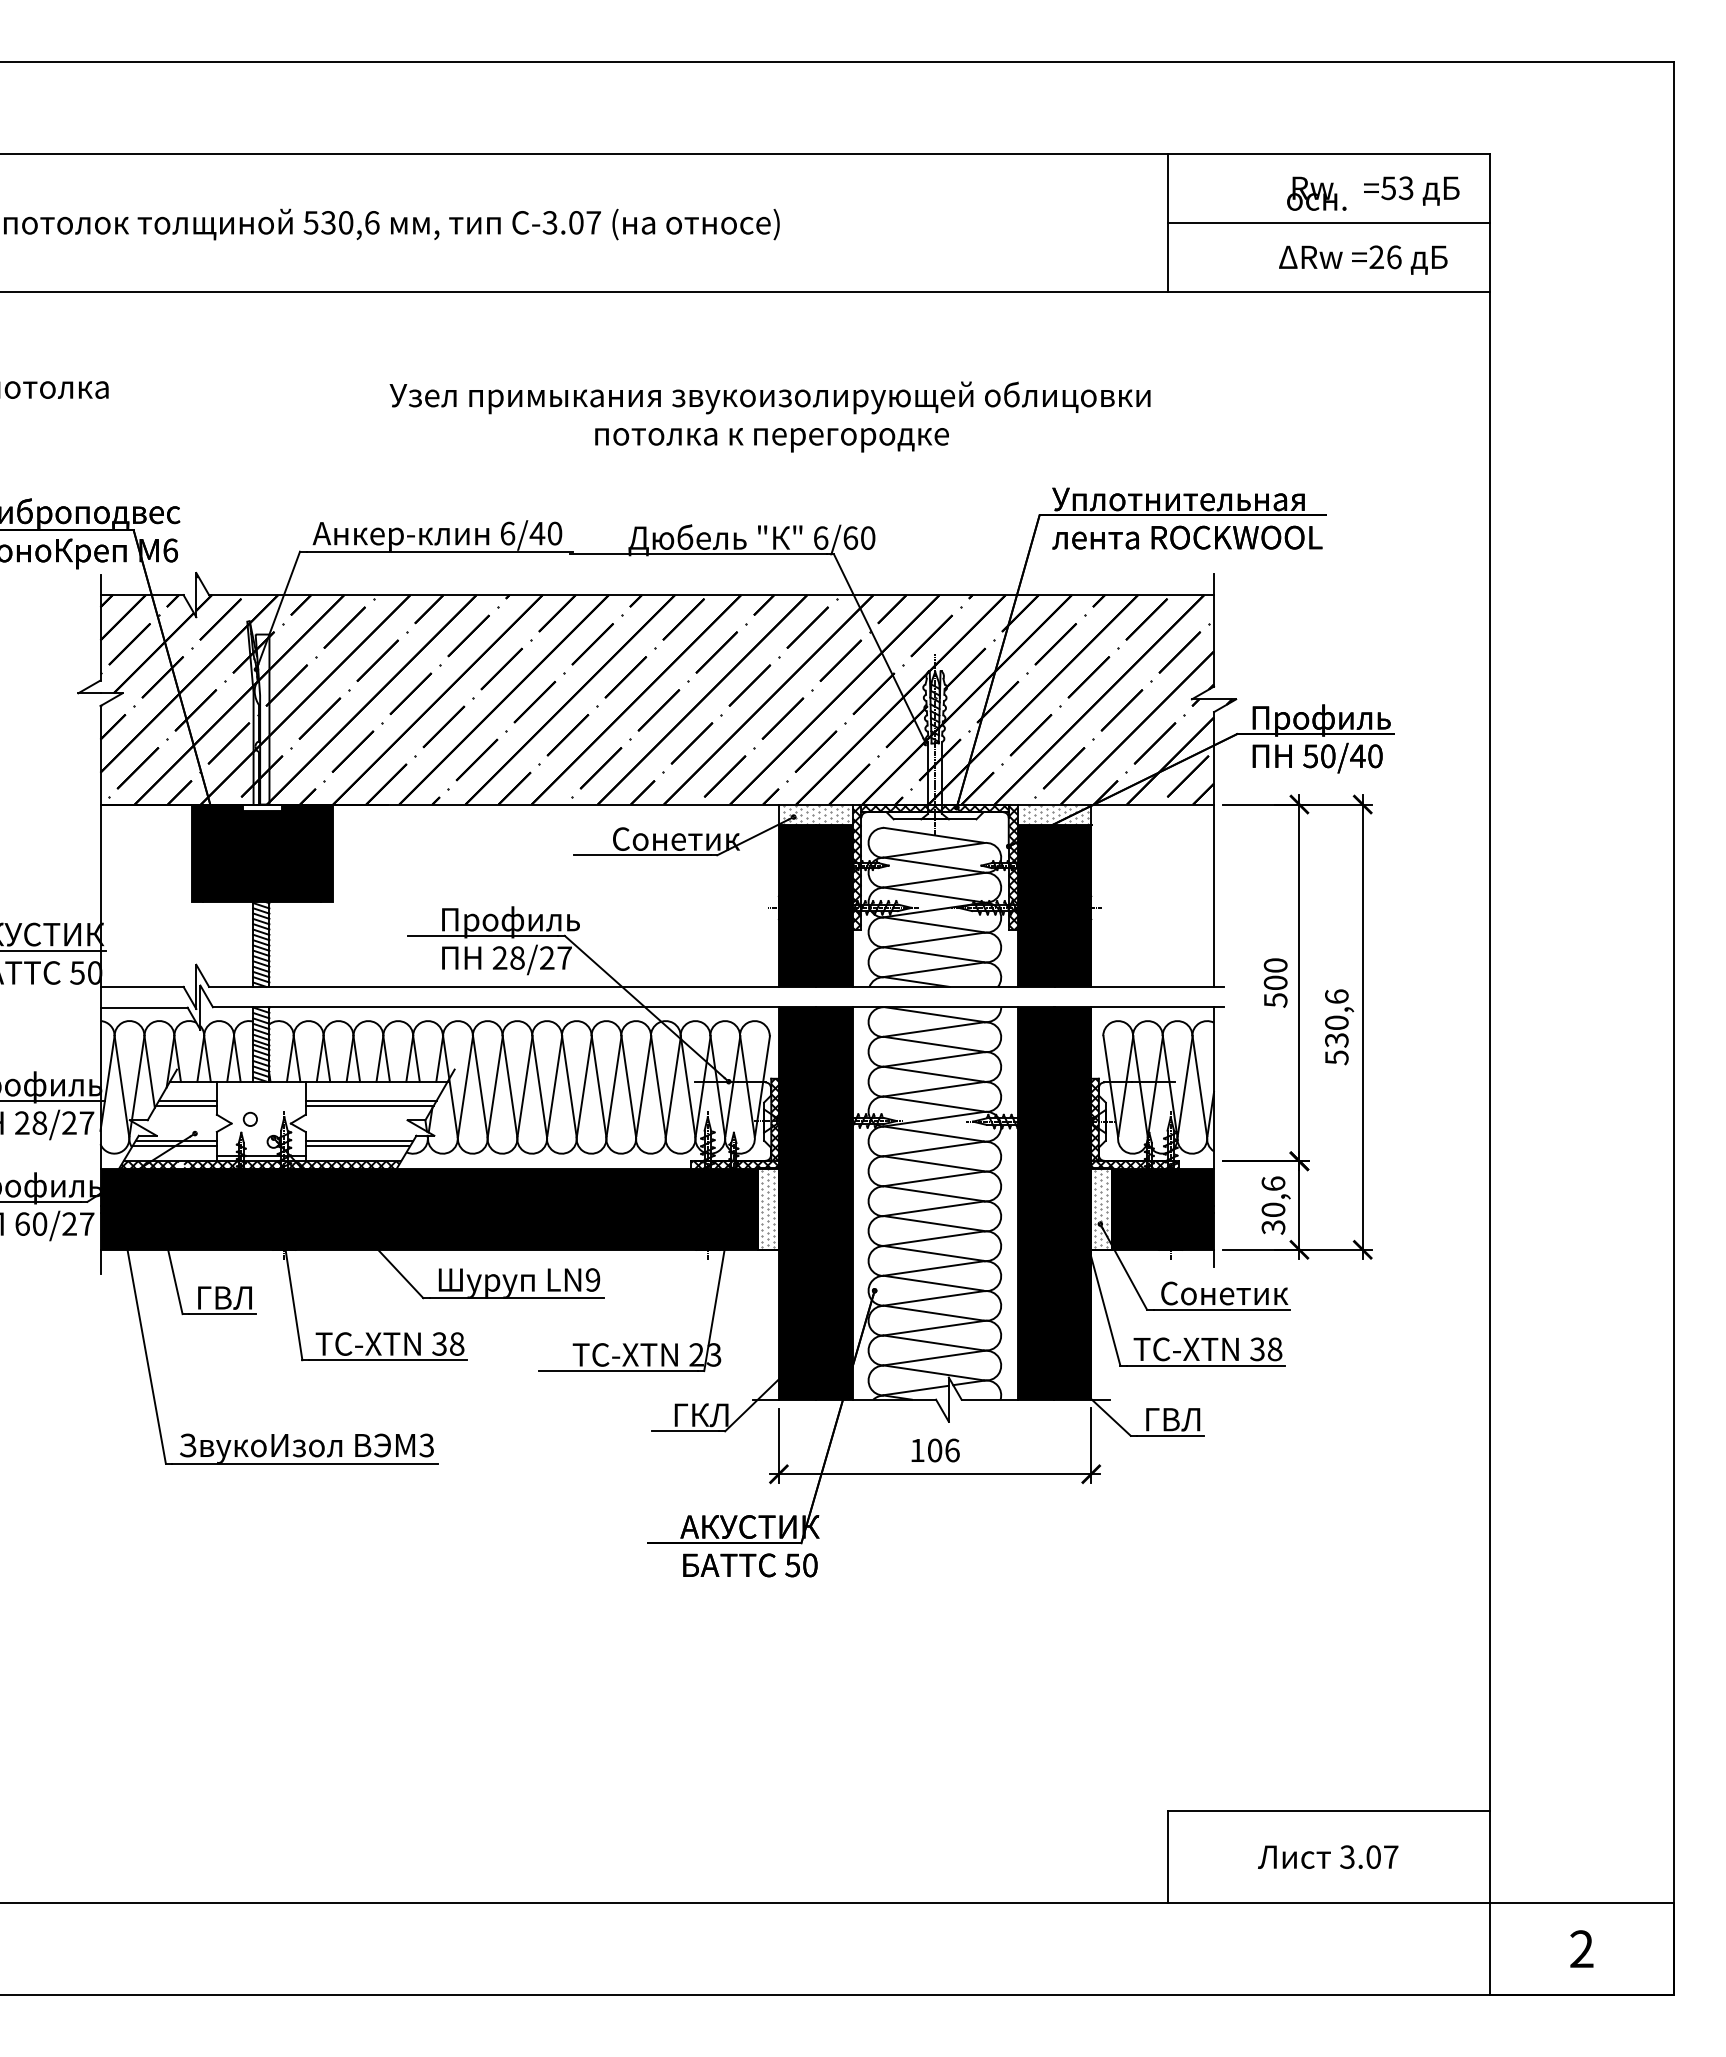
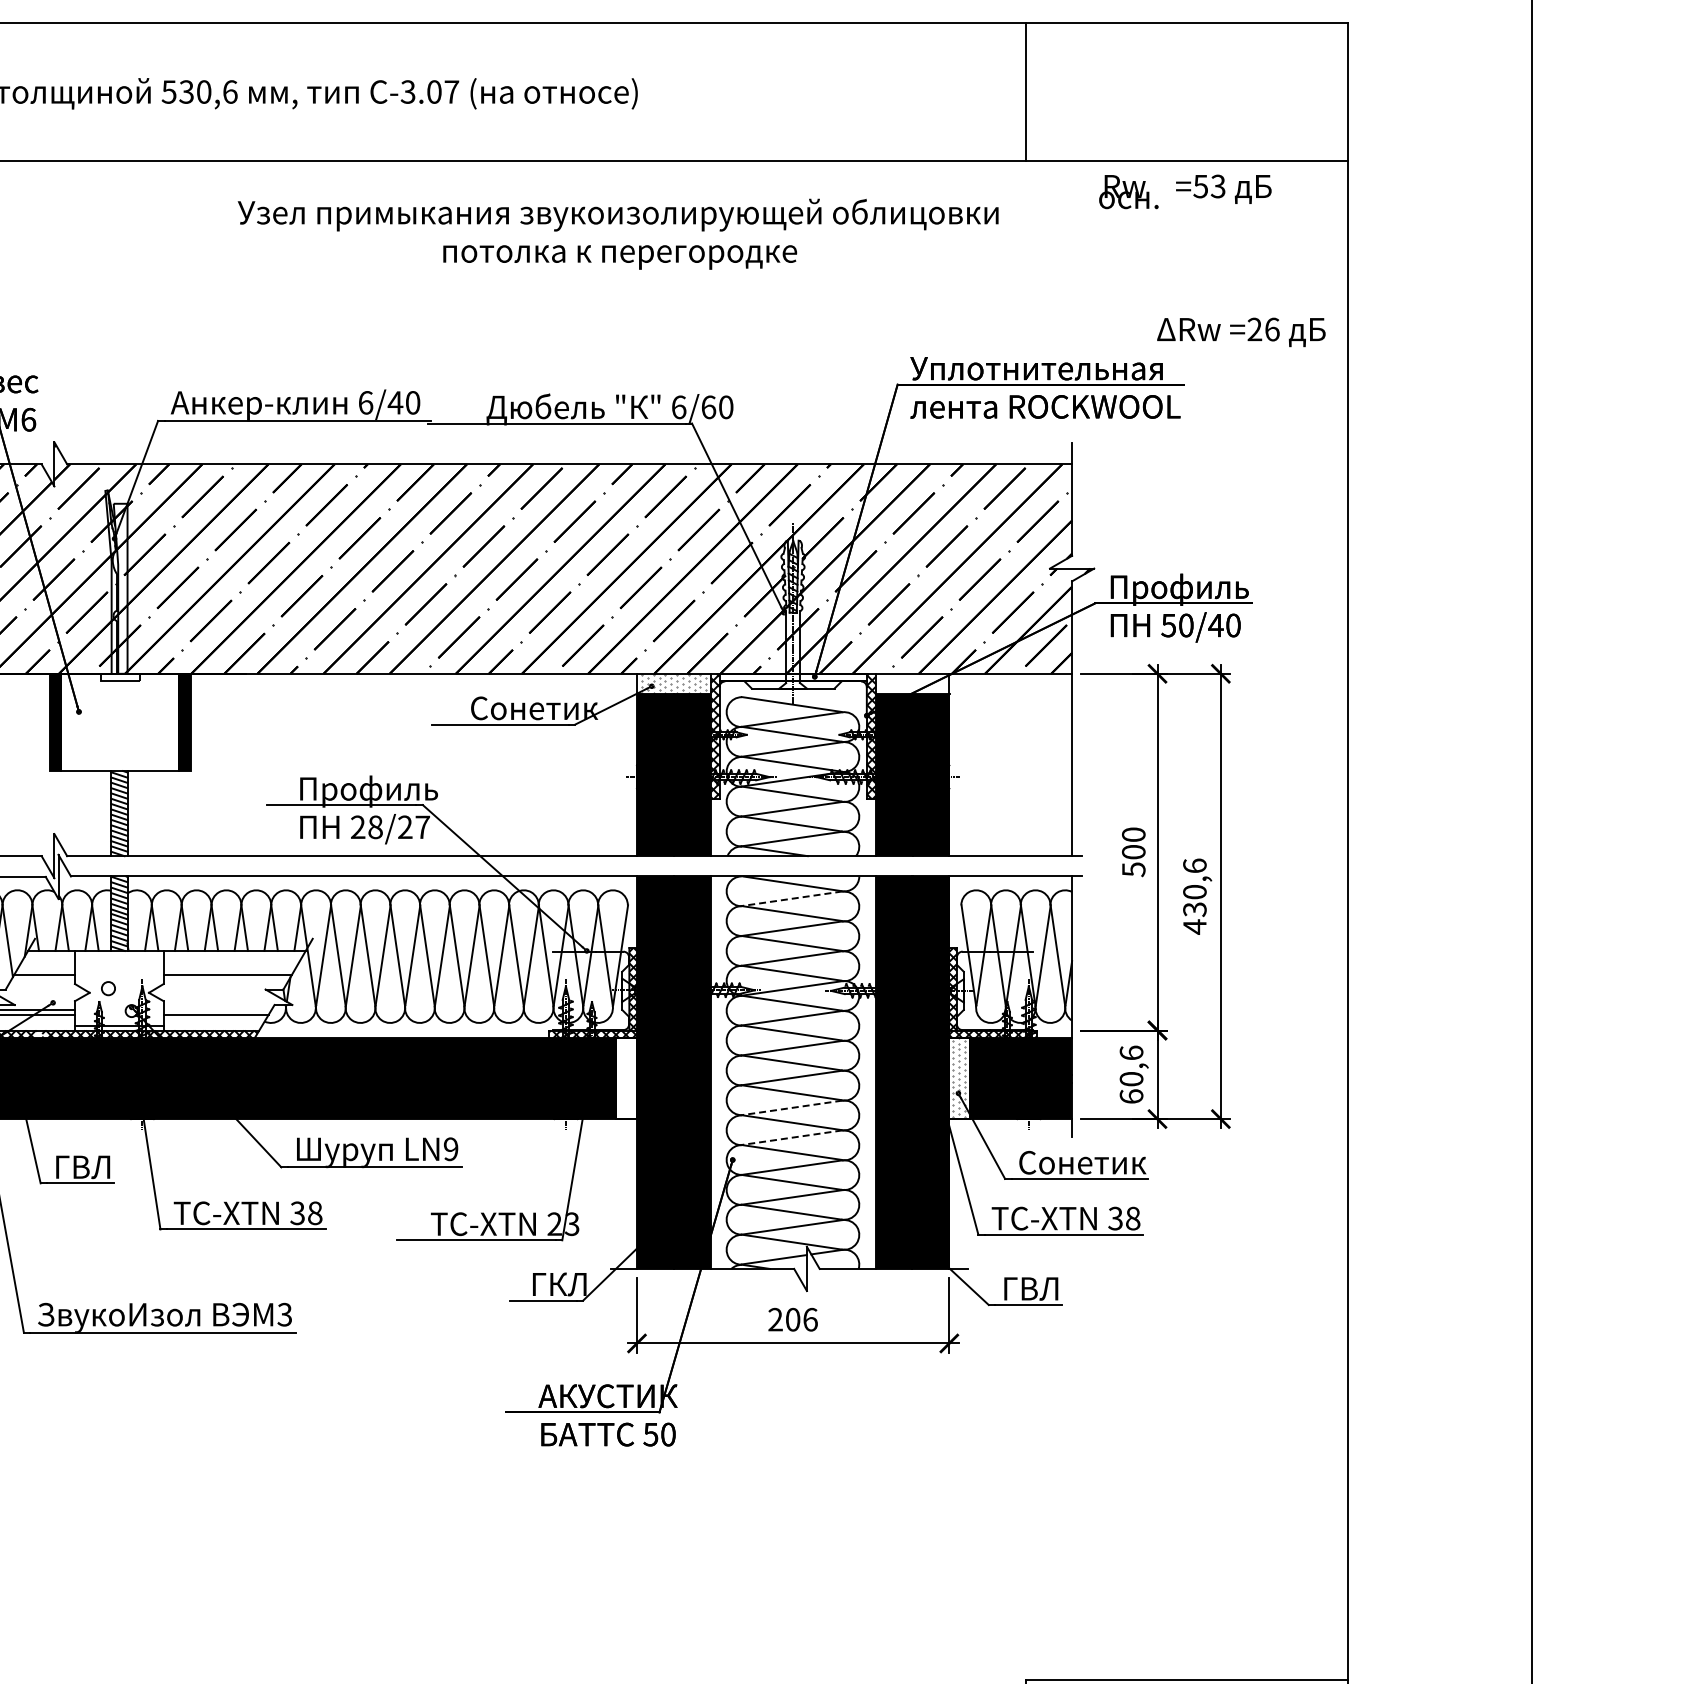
text: (1373, 193) -> (1185, 191), moved
line: (1328, 222) -> (1186, 91), removed
text: (1363, 259) -> (1241, 331), moved
text: (769, 416) -> (617, 233), moved
hatch: (934, 808) -> (792, 677), removed
hatch: (1055, 814) -> (913, 683), removed
fill: (262, 852) -> (120, 721), removed
line: (933, 1029) -> (791, 898), solid -> dashed
text: (1336, 1057) -> (1194, 926), 530,6 -> 430,6
line: (187, 1100) -> (45, 969), removed
line: (370, 1100) -> (228, 969), removed
line: (359, 1140) -> (217, 1009), removed
hatch: (767, 1207) -> (625, 1076), removed
text: (1273, 1227) -> (1131, 1096), 30,6 -> 60,6
line: (933, 1238) -> (791, 1107), solid -> dashed
line: (933, 1268) -> (791, 1137), solid -> dashed
text: (917, 1449) -> (775, 1318), 106 -> 206

